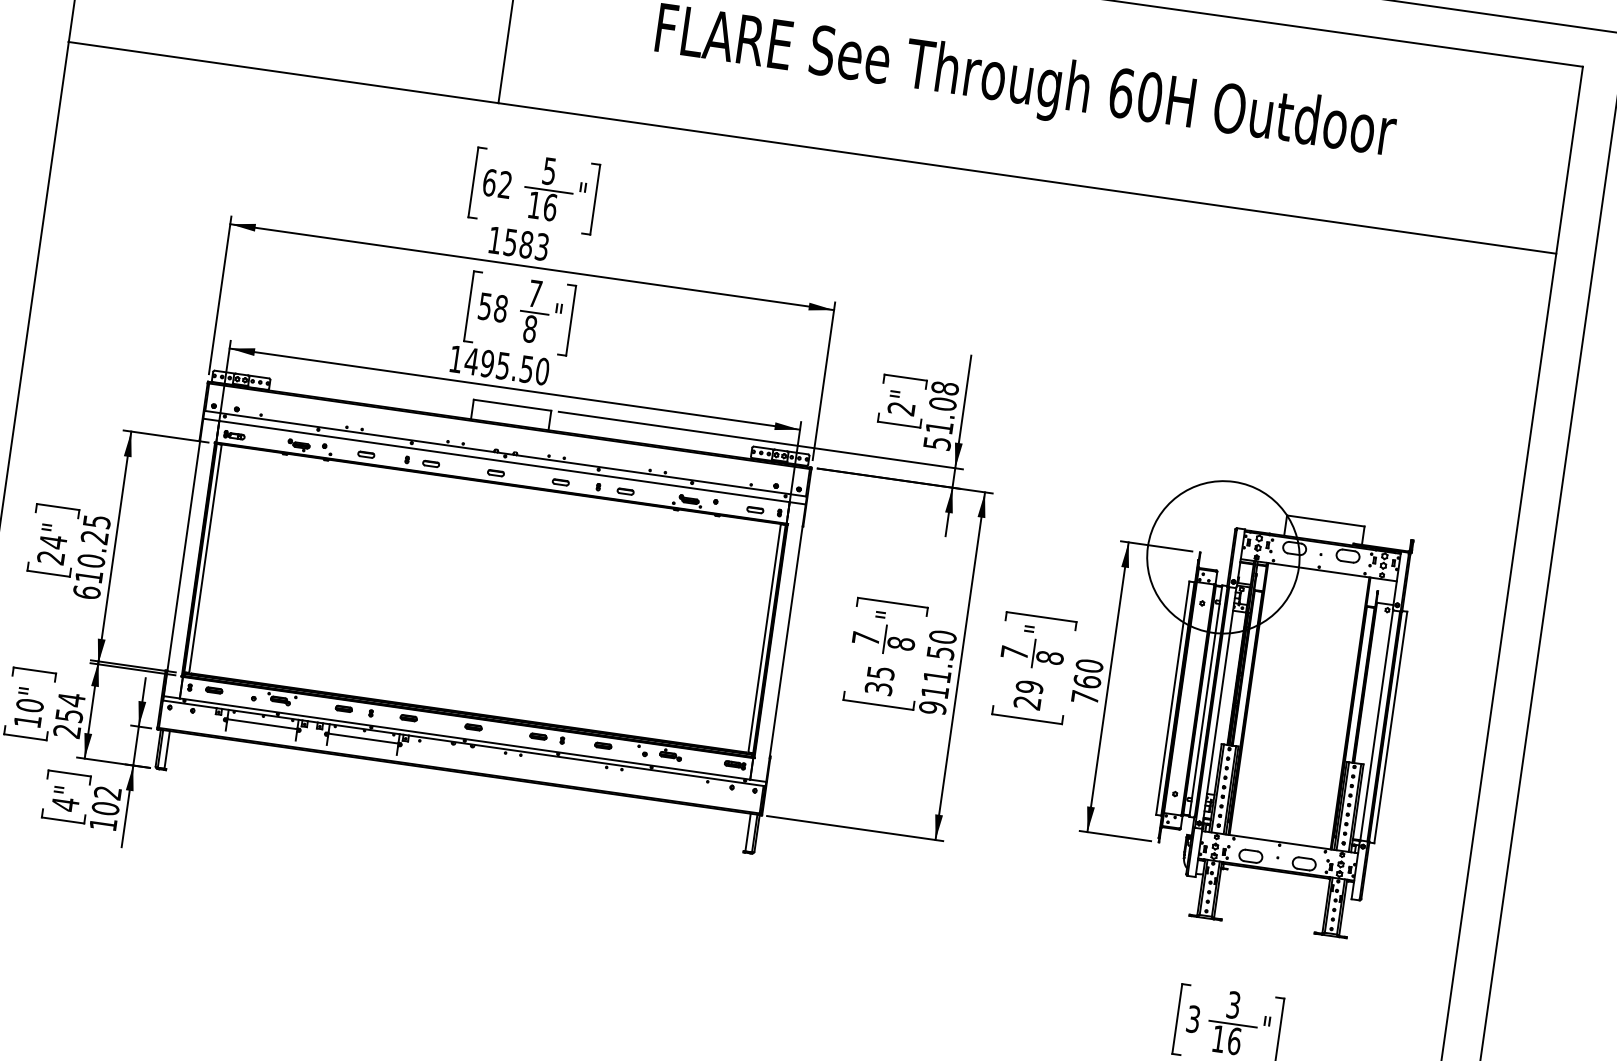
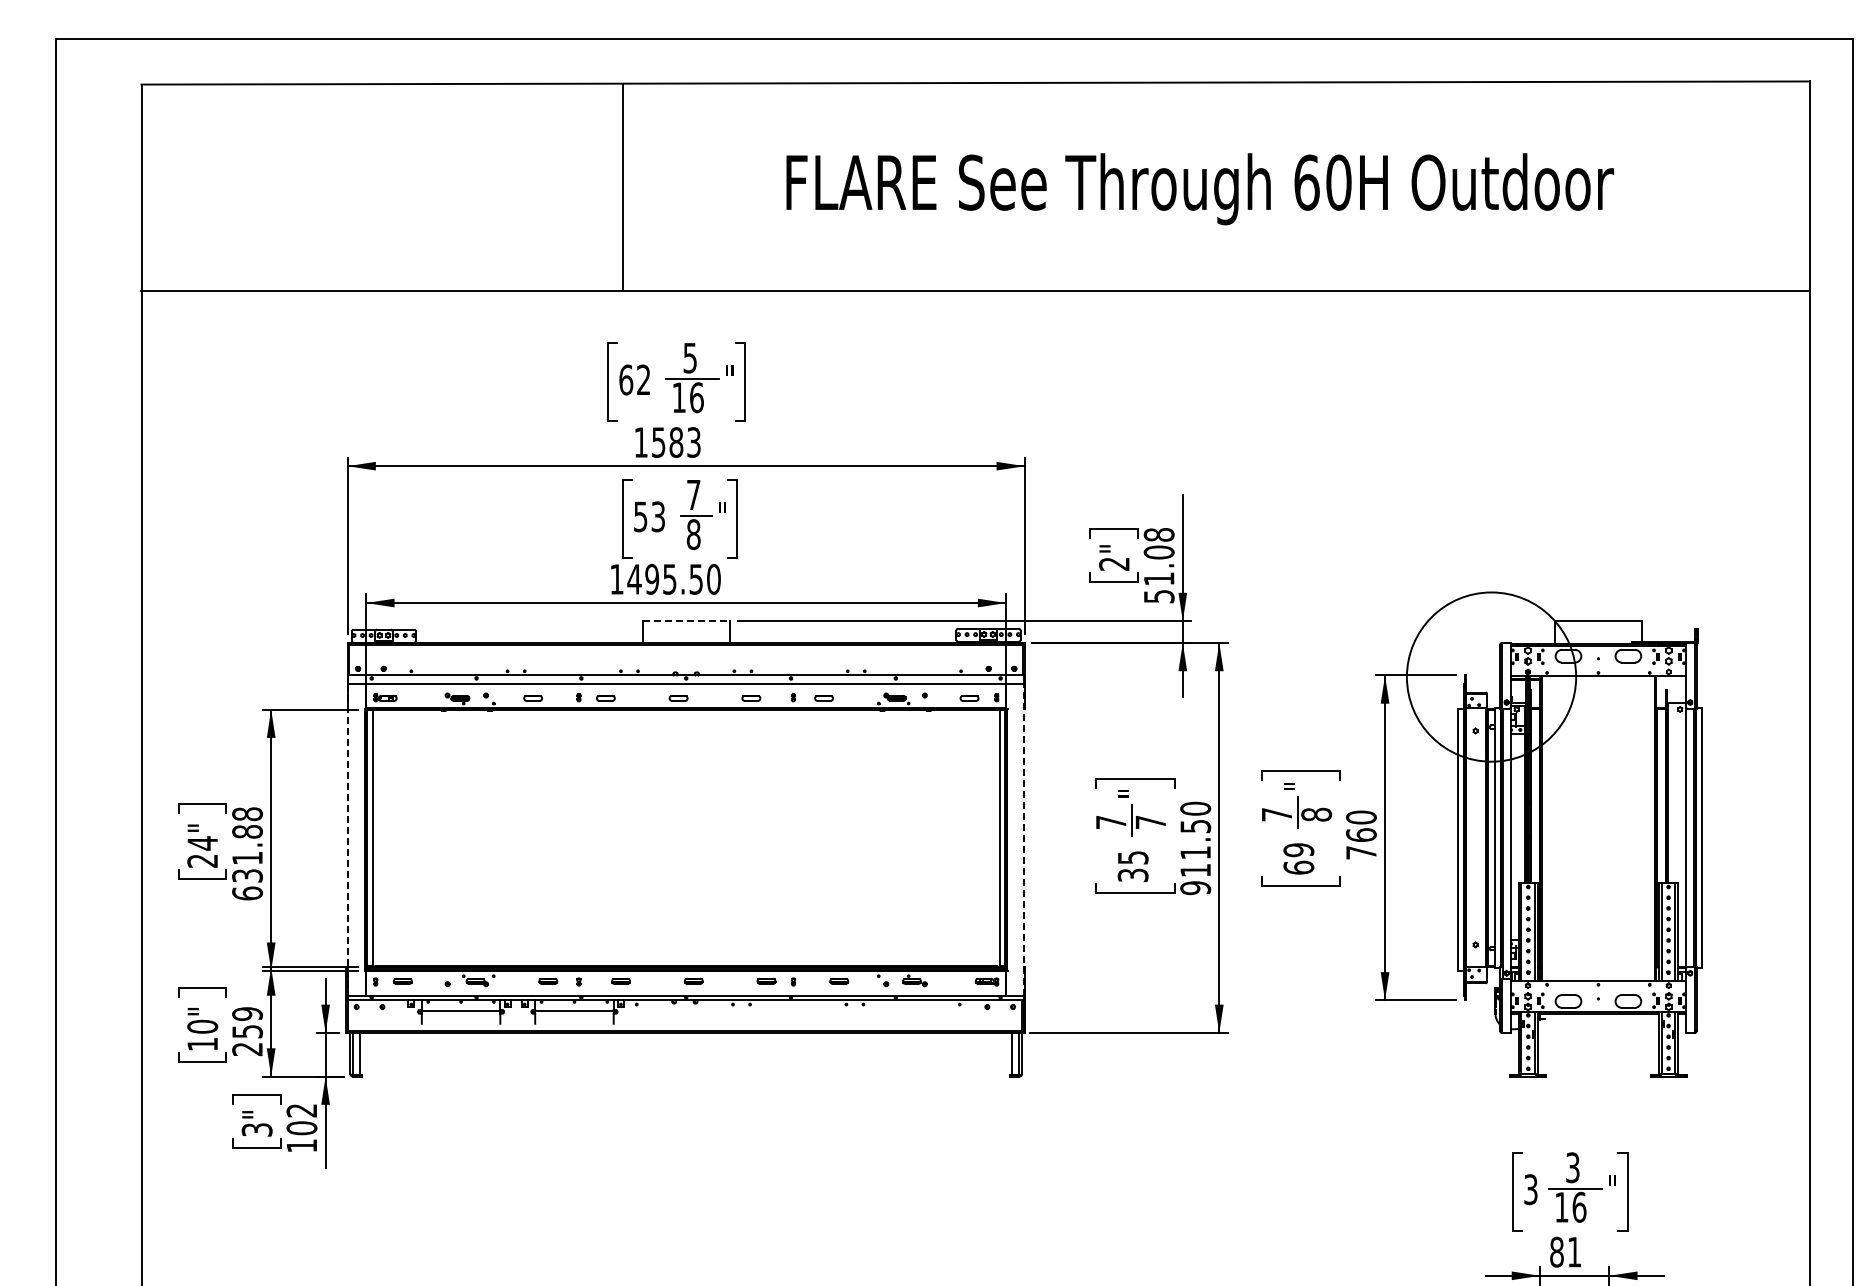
text: (501, 308) -> (658, 516), 58 -> 53
line: (512, 405) -> (686, 621), solid -> dashed
text: (93, 548) -> (247, 844), 610.25 -> 631.88
line: (183, 557) -> (348, 839), solid -> dashed
line: (786, 642) -> (1024, 839), solid -> dashed
text: (900, 643) -> (1150, 822), 8 -> 7
text: (71, 699) -> (247, 1013), 254 -> 259
text: (1027, 702) -> (1298, 867), 29 -> 69
text: (64, 803) -> (256, 1129), 4" -> 3"

